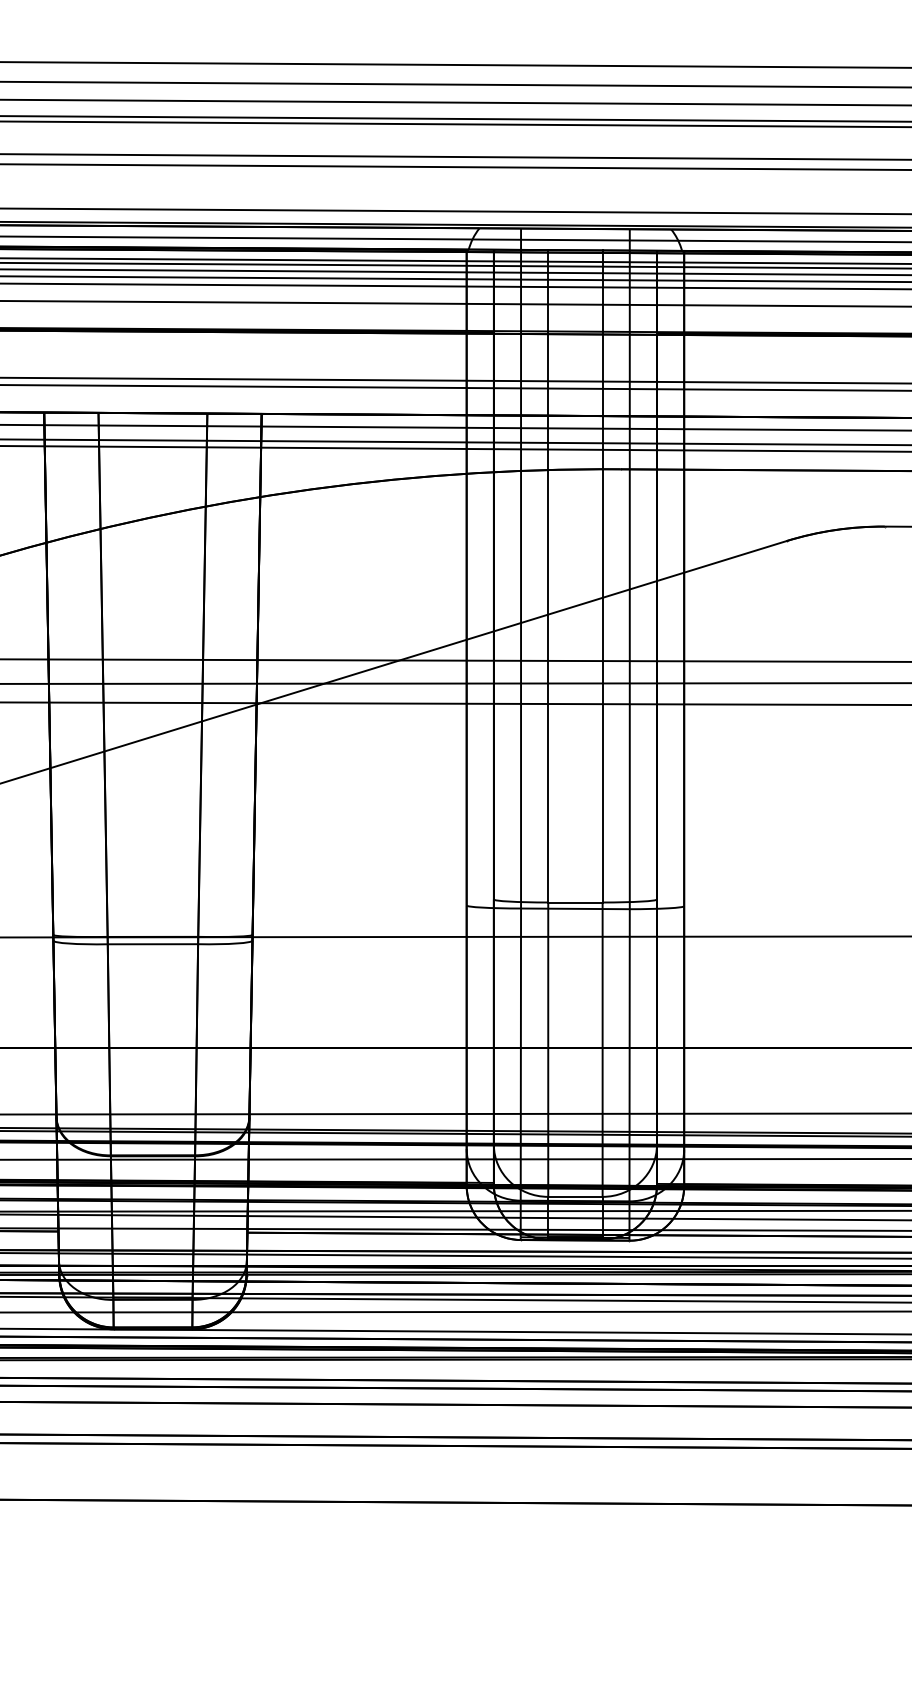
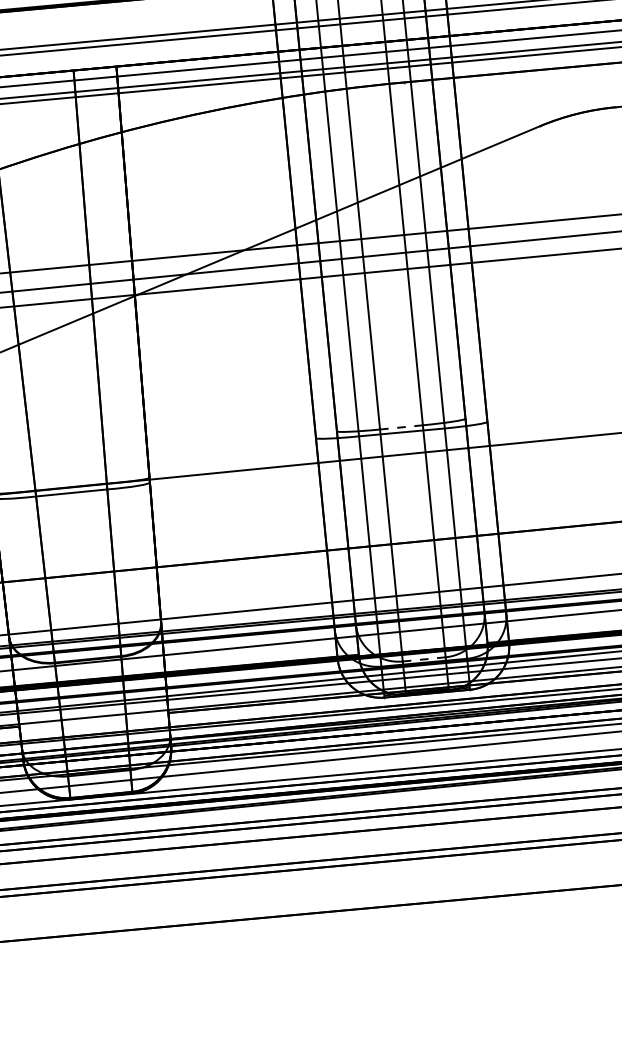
line: (574, 902) -> (400, 427), solid -> dashed
line: (574, 1196) -> (423, 659), solid -> dashed

